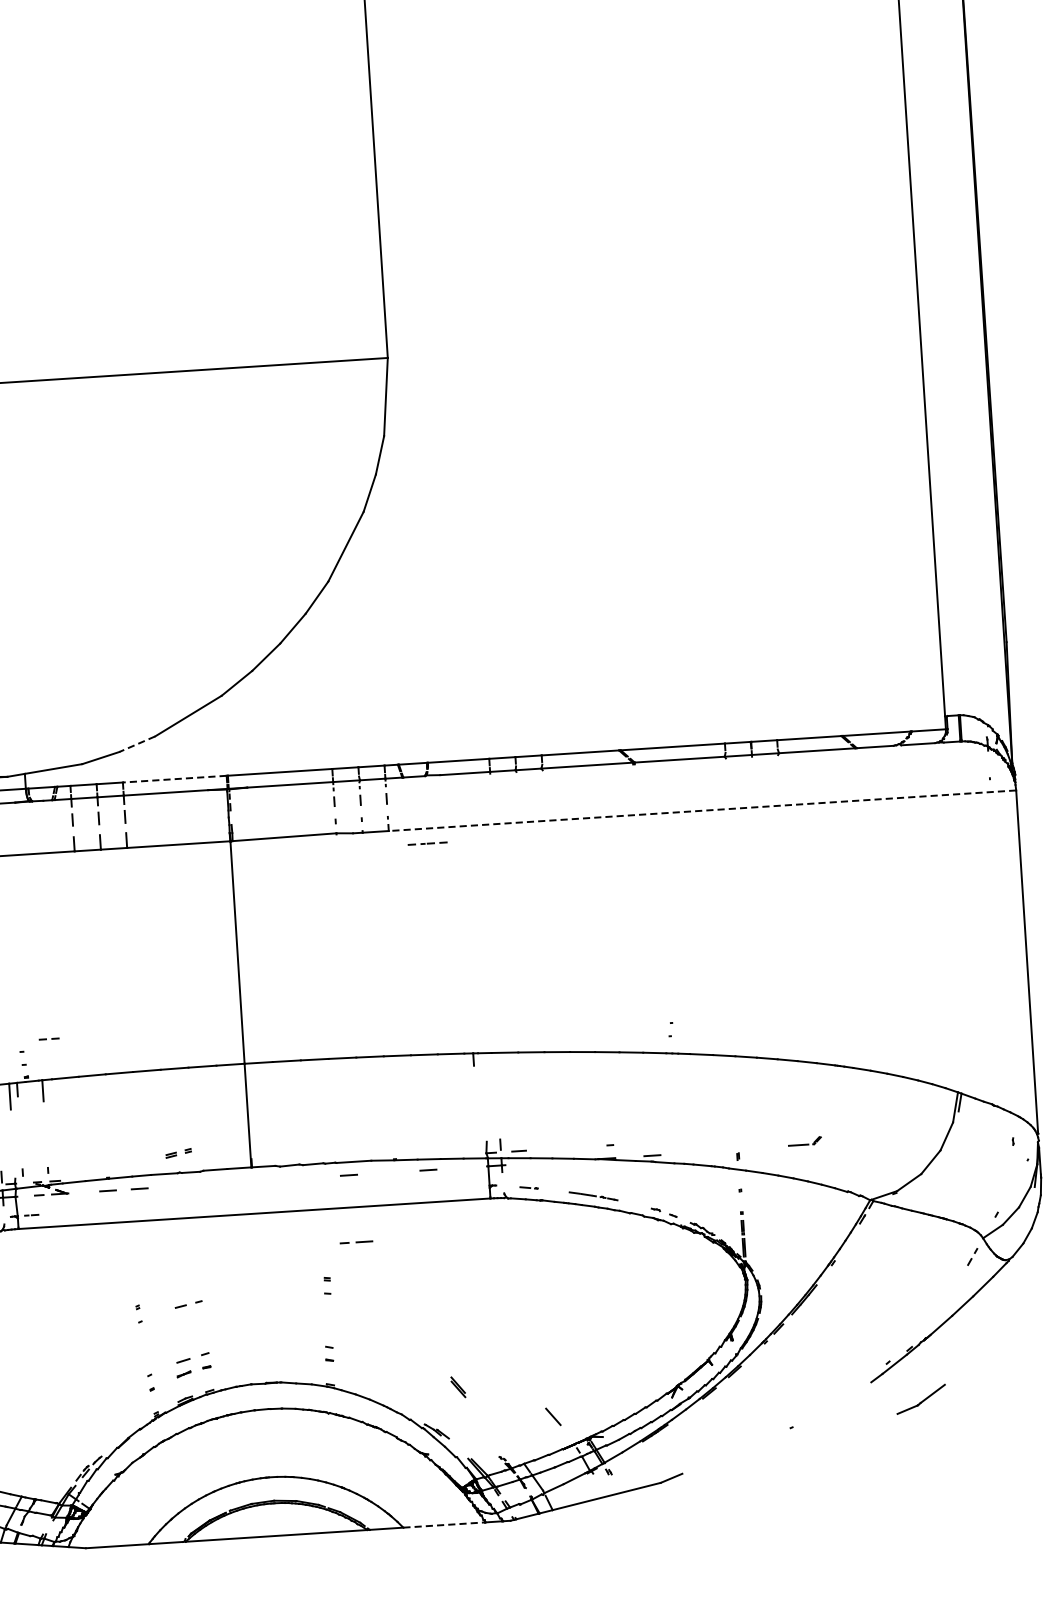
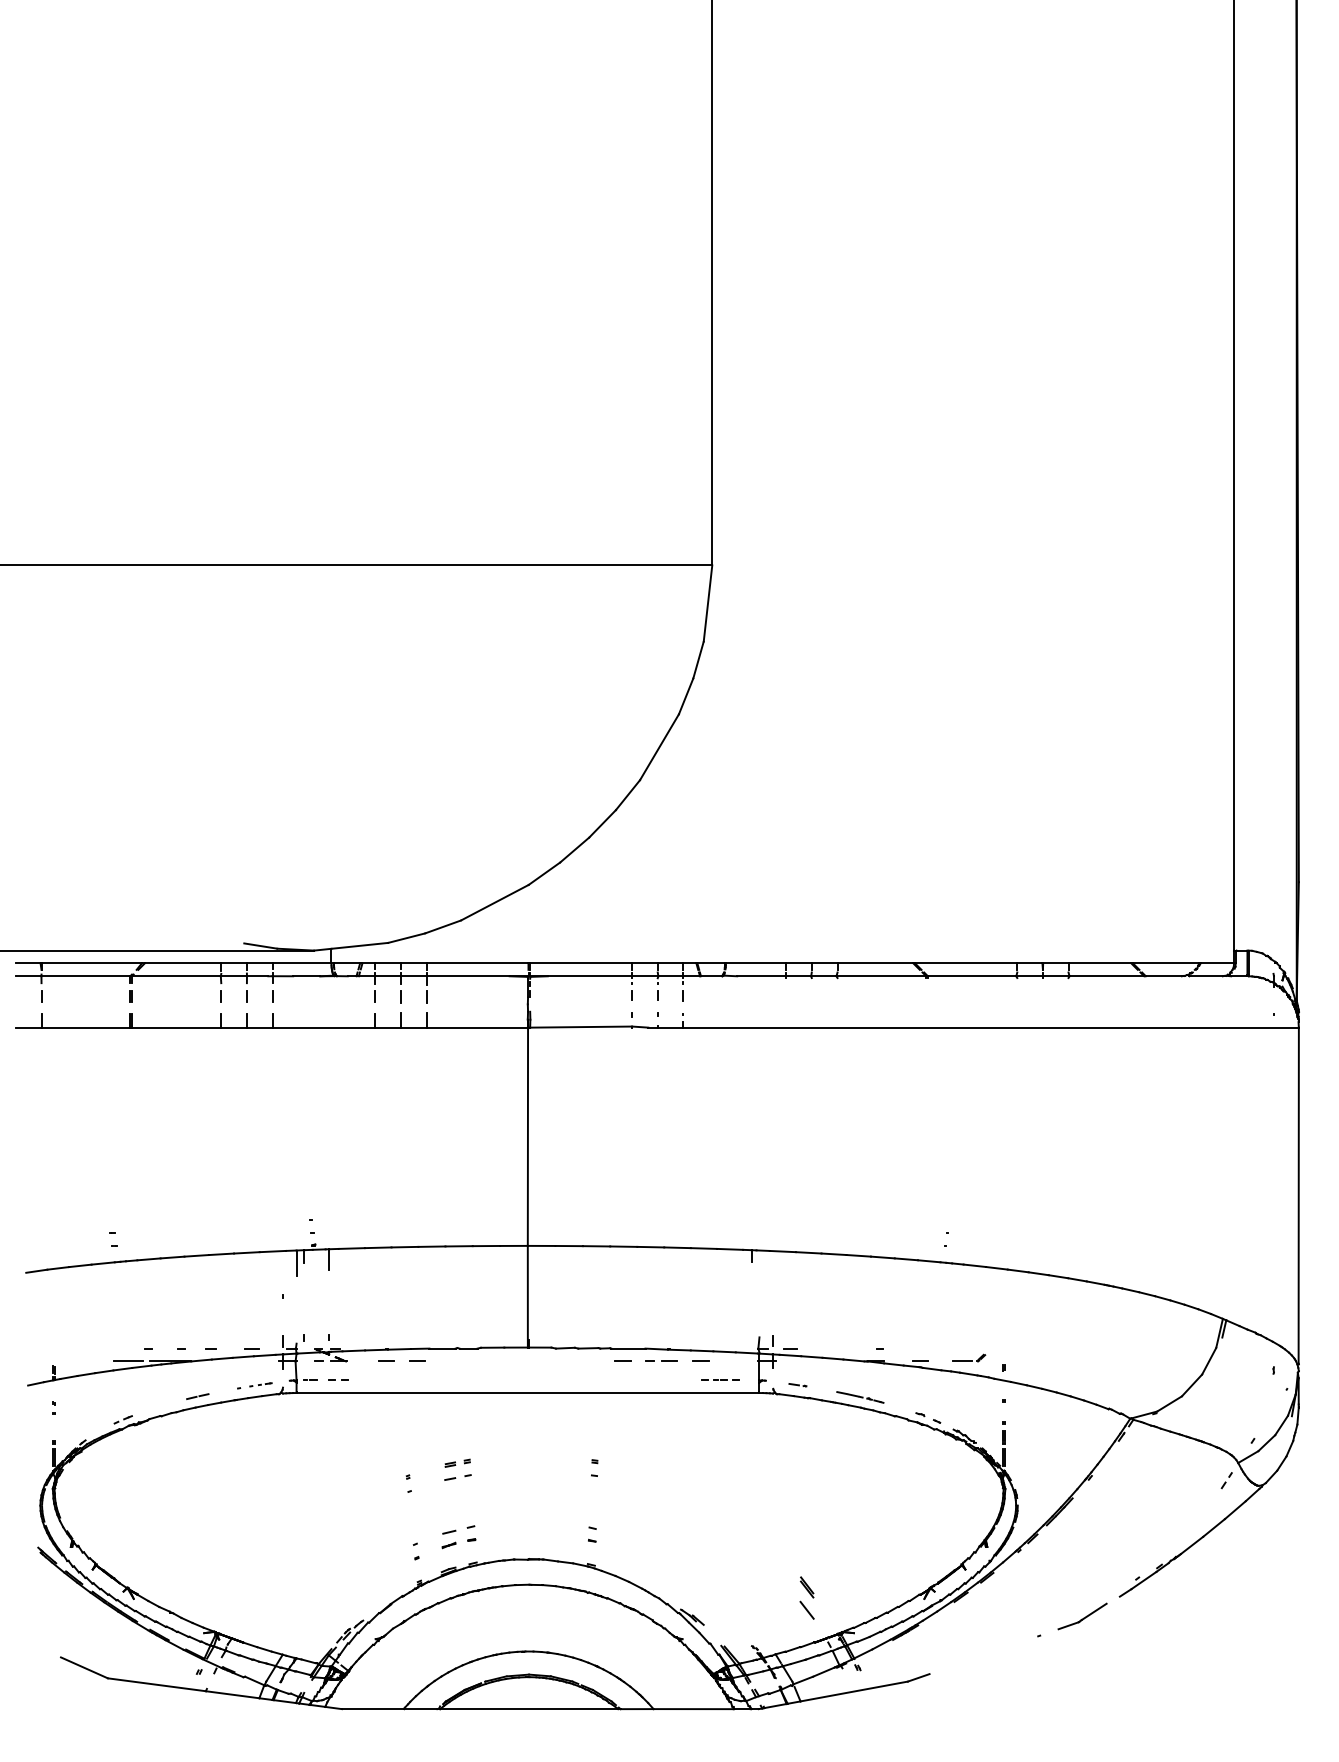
line: (136, 744) -> (442, 927), dashed -> solid
line: (174, 779) -> (477, 963), dashed -> solid
line: (702, 810) -> (991, 1027), dashed -> solid
line: (427, 842) -> (720, 1379), moved
line: (46, 1038) -> (335, 1379), moved
part: (805, 1140) -> (969, 1357), moved
part: (178, 1152) -> (457, 1462), moved
line: (356, 1241) -> (661, 1360), moved
part: (457, 1387) -> (806, 1587), moved
part: (921, 1399) -> (1082, 1616), moved
line: (444, 1525) -> (693, 1709), dashed -> solid

